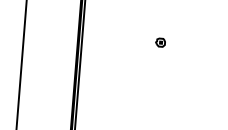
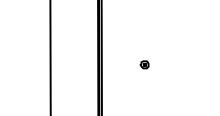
part: (160, 42) -> (144, 64), moved

